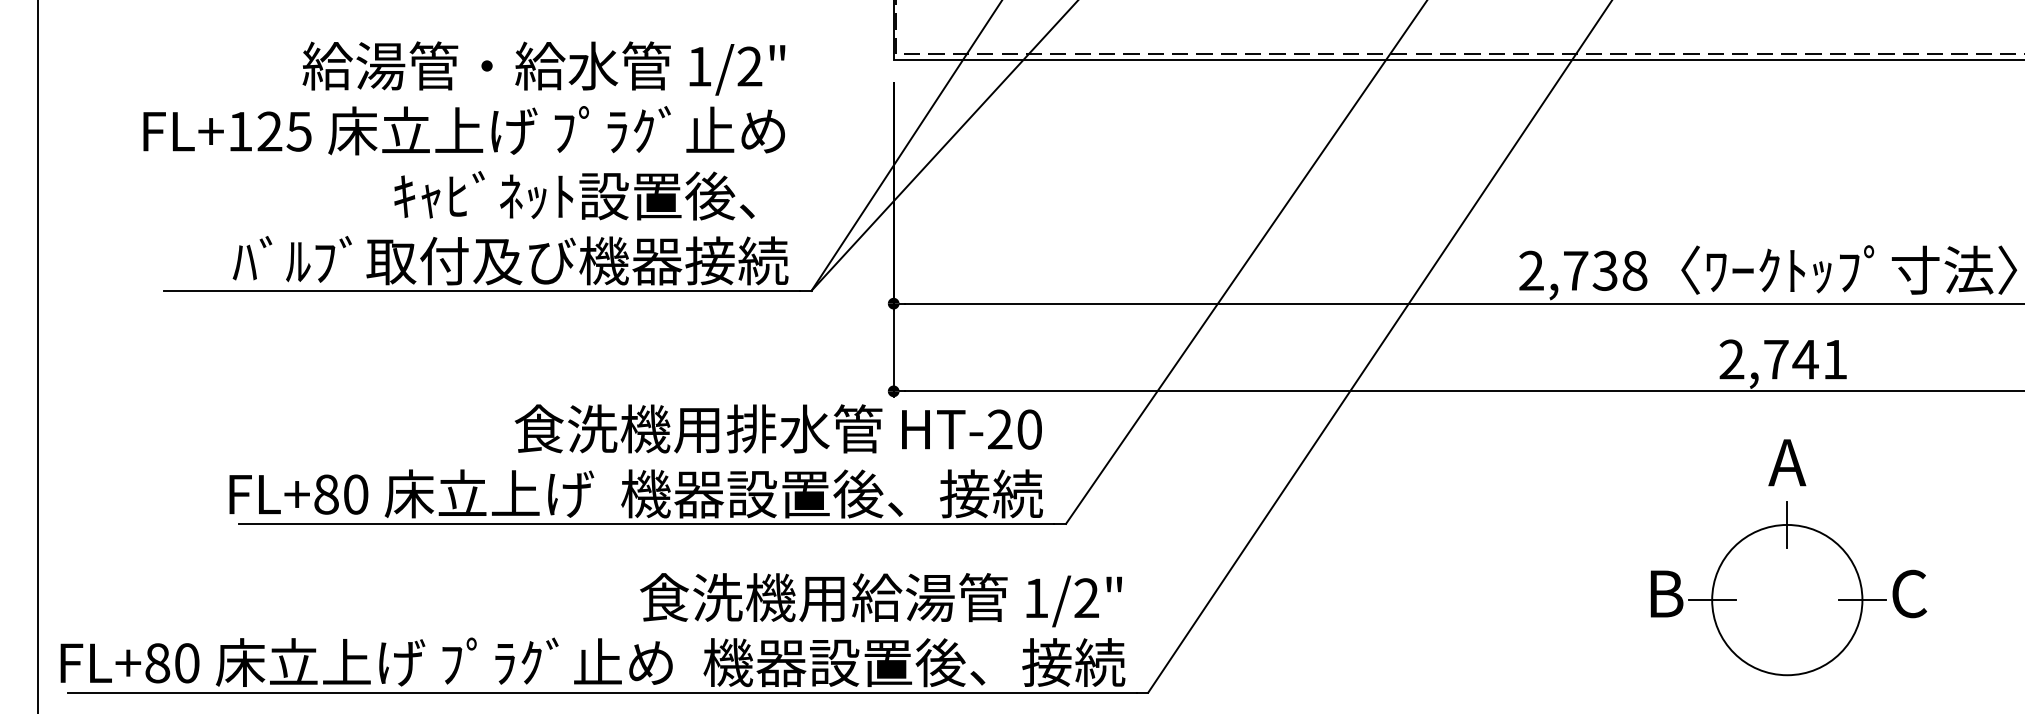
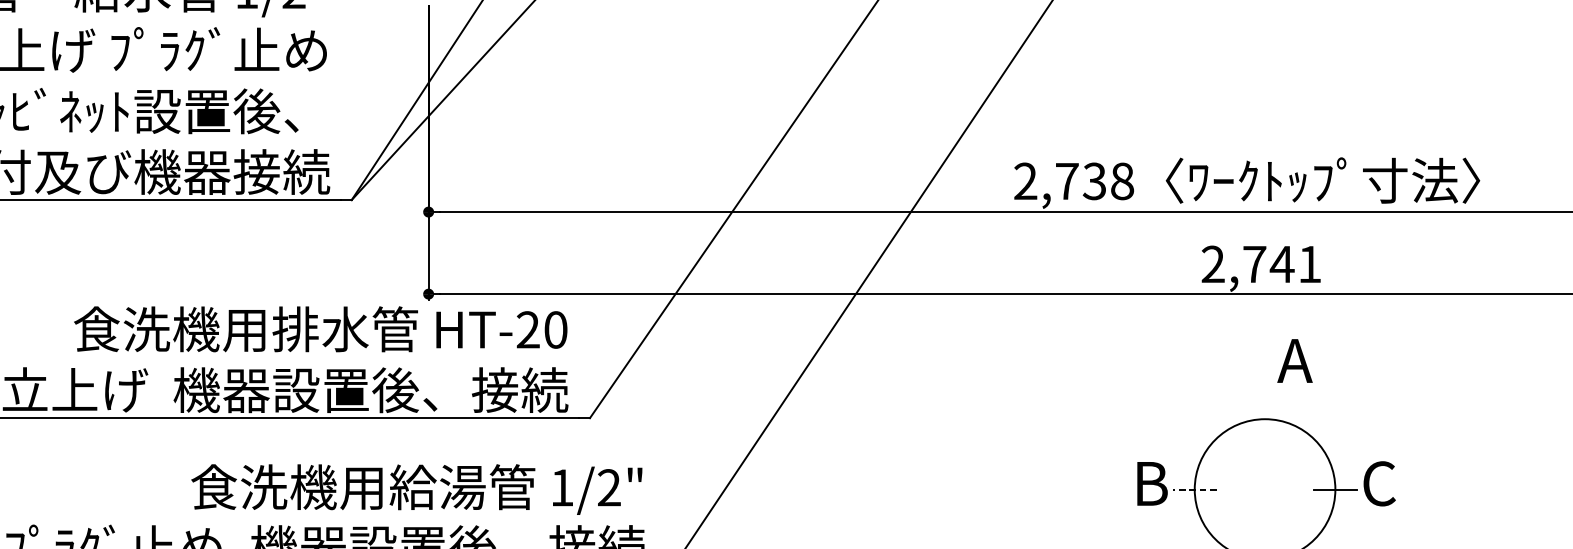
text: (1787, 462) -> (1295, 360), moved
line: (1787, 524) -> (1265, 418), removed
line: (1711, 600) -> (1194, 489), solid -> dashed

